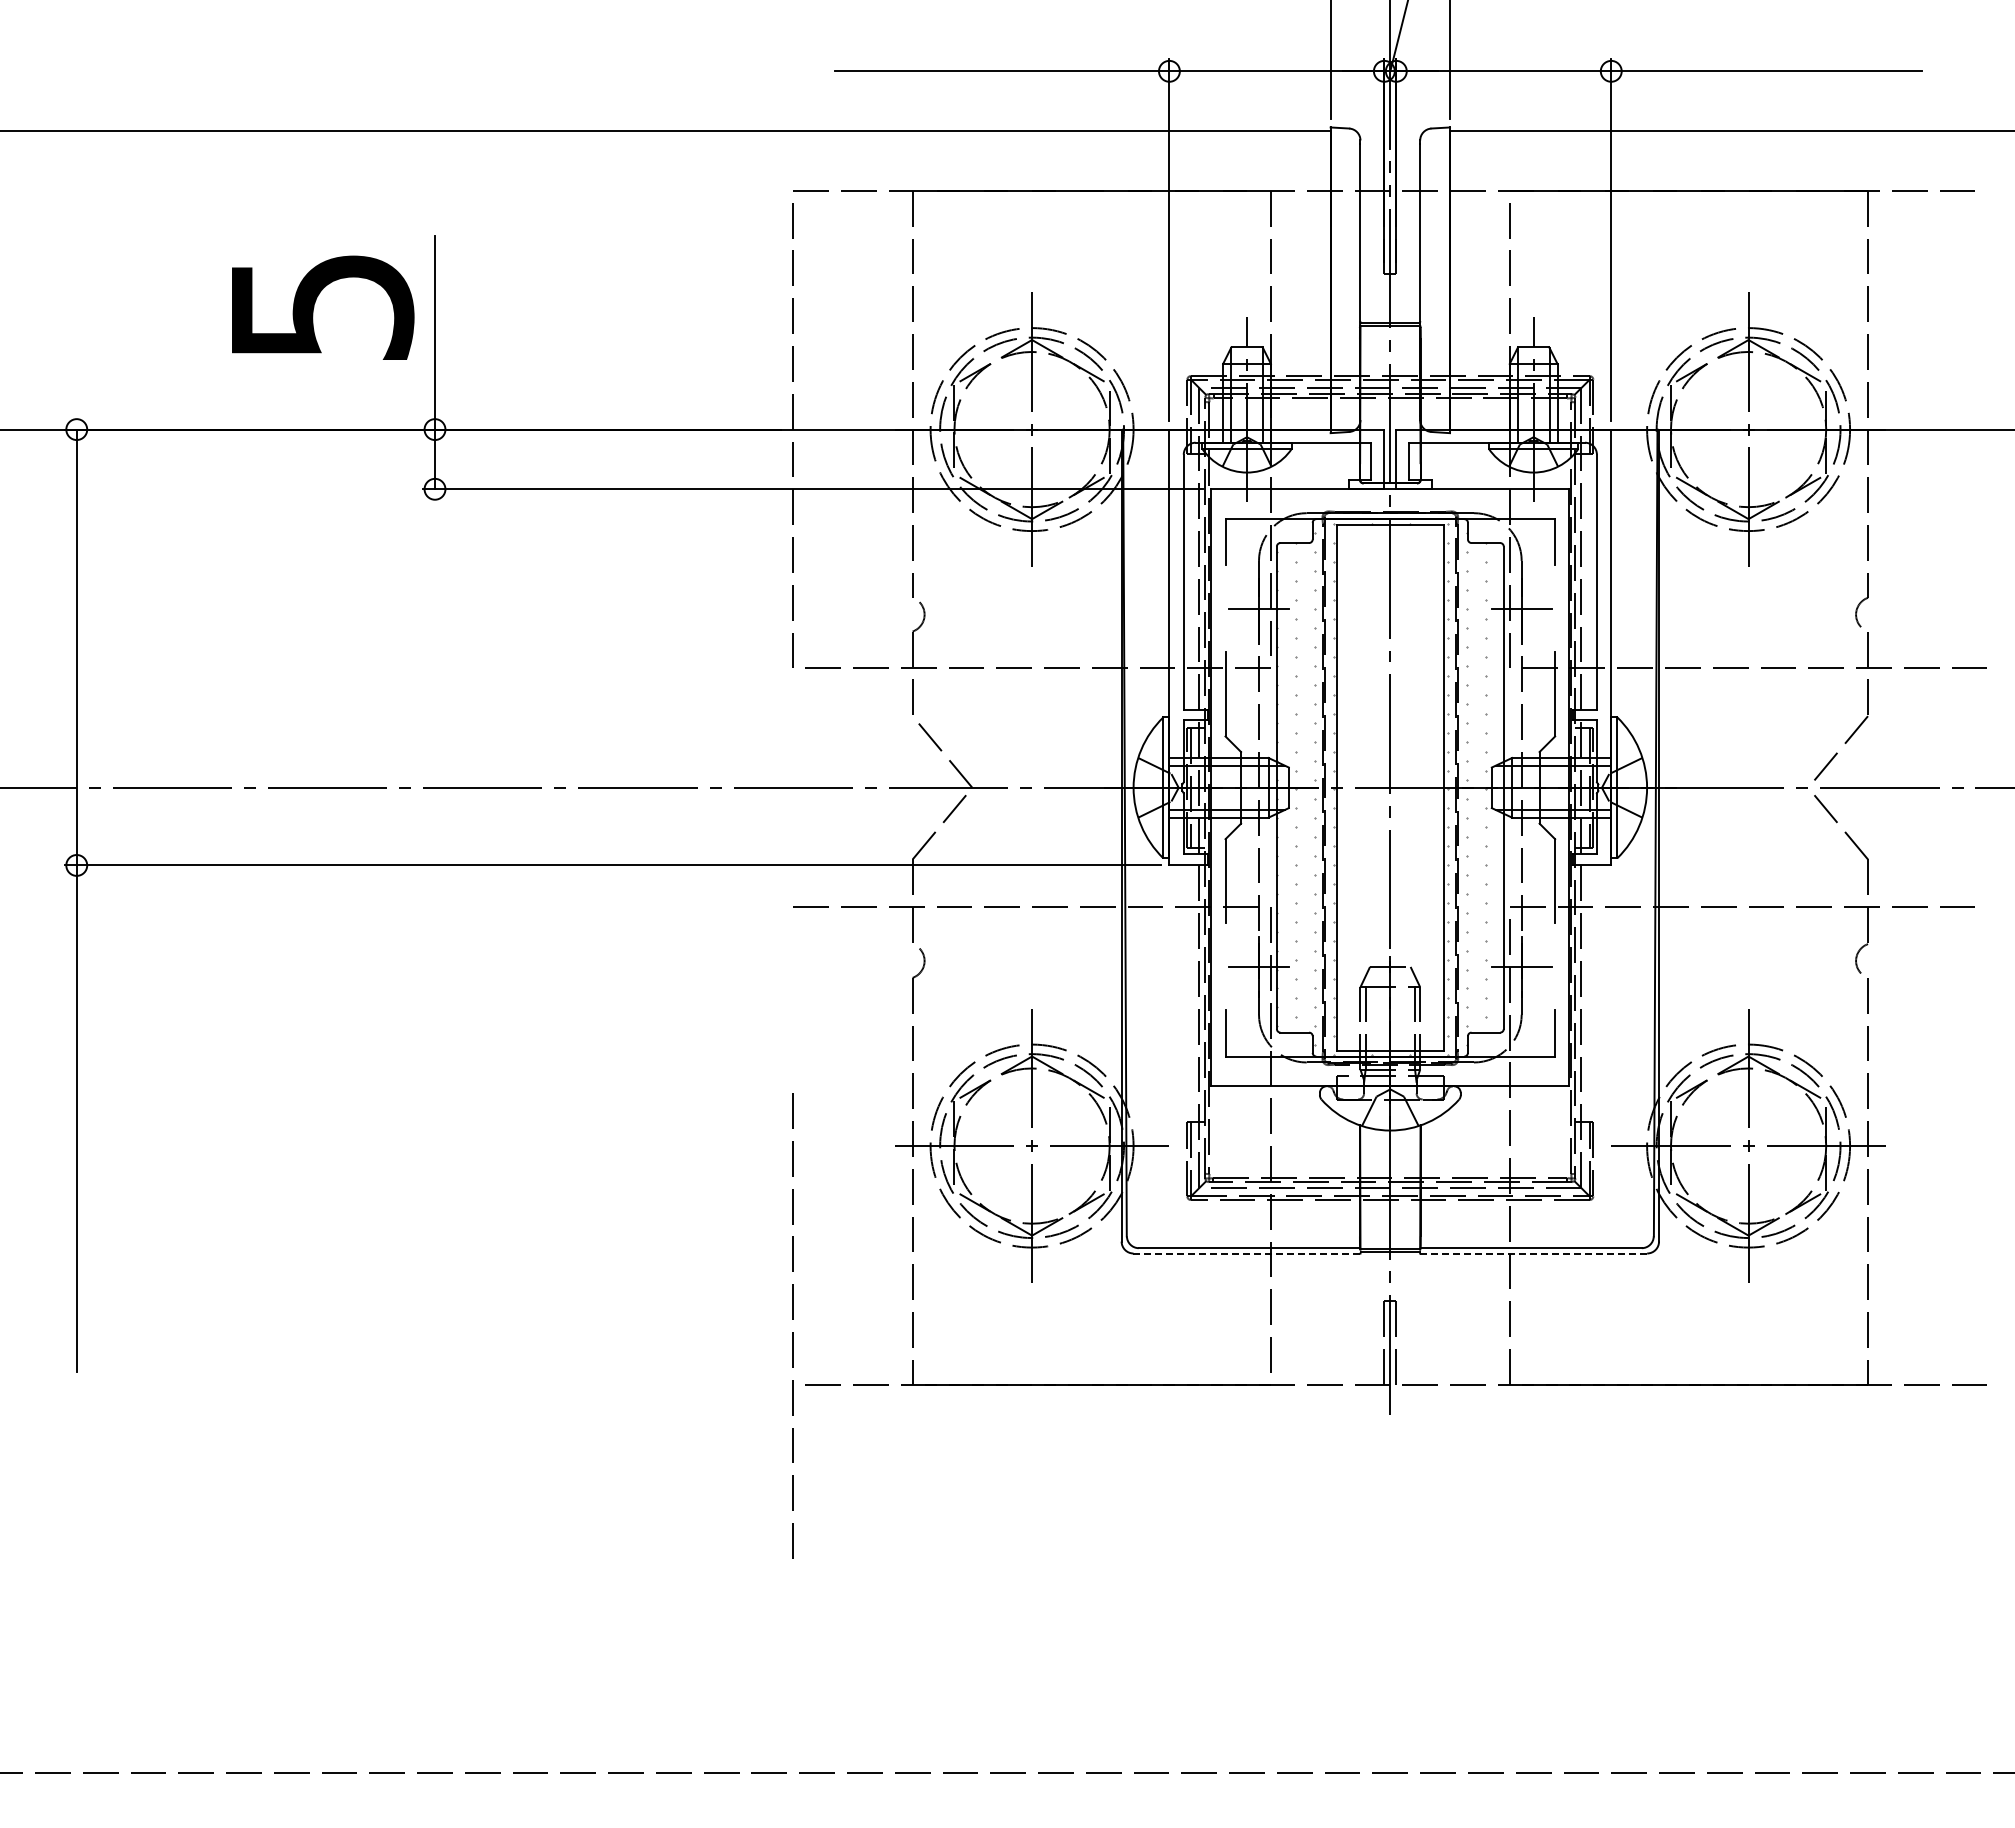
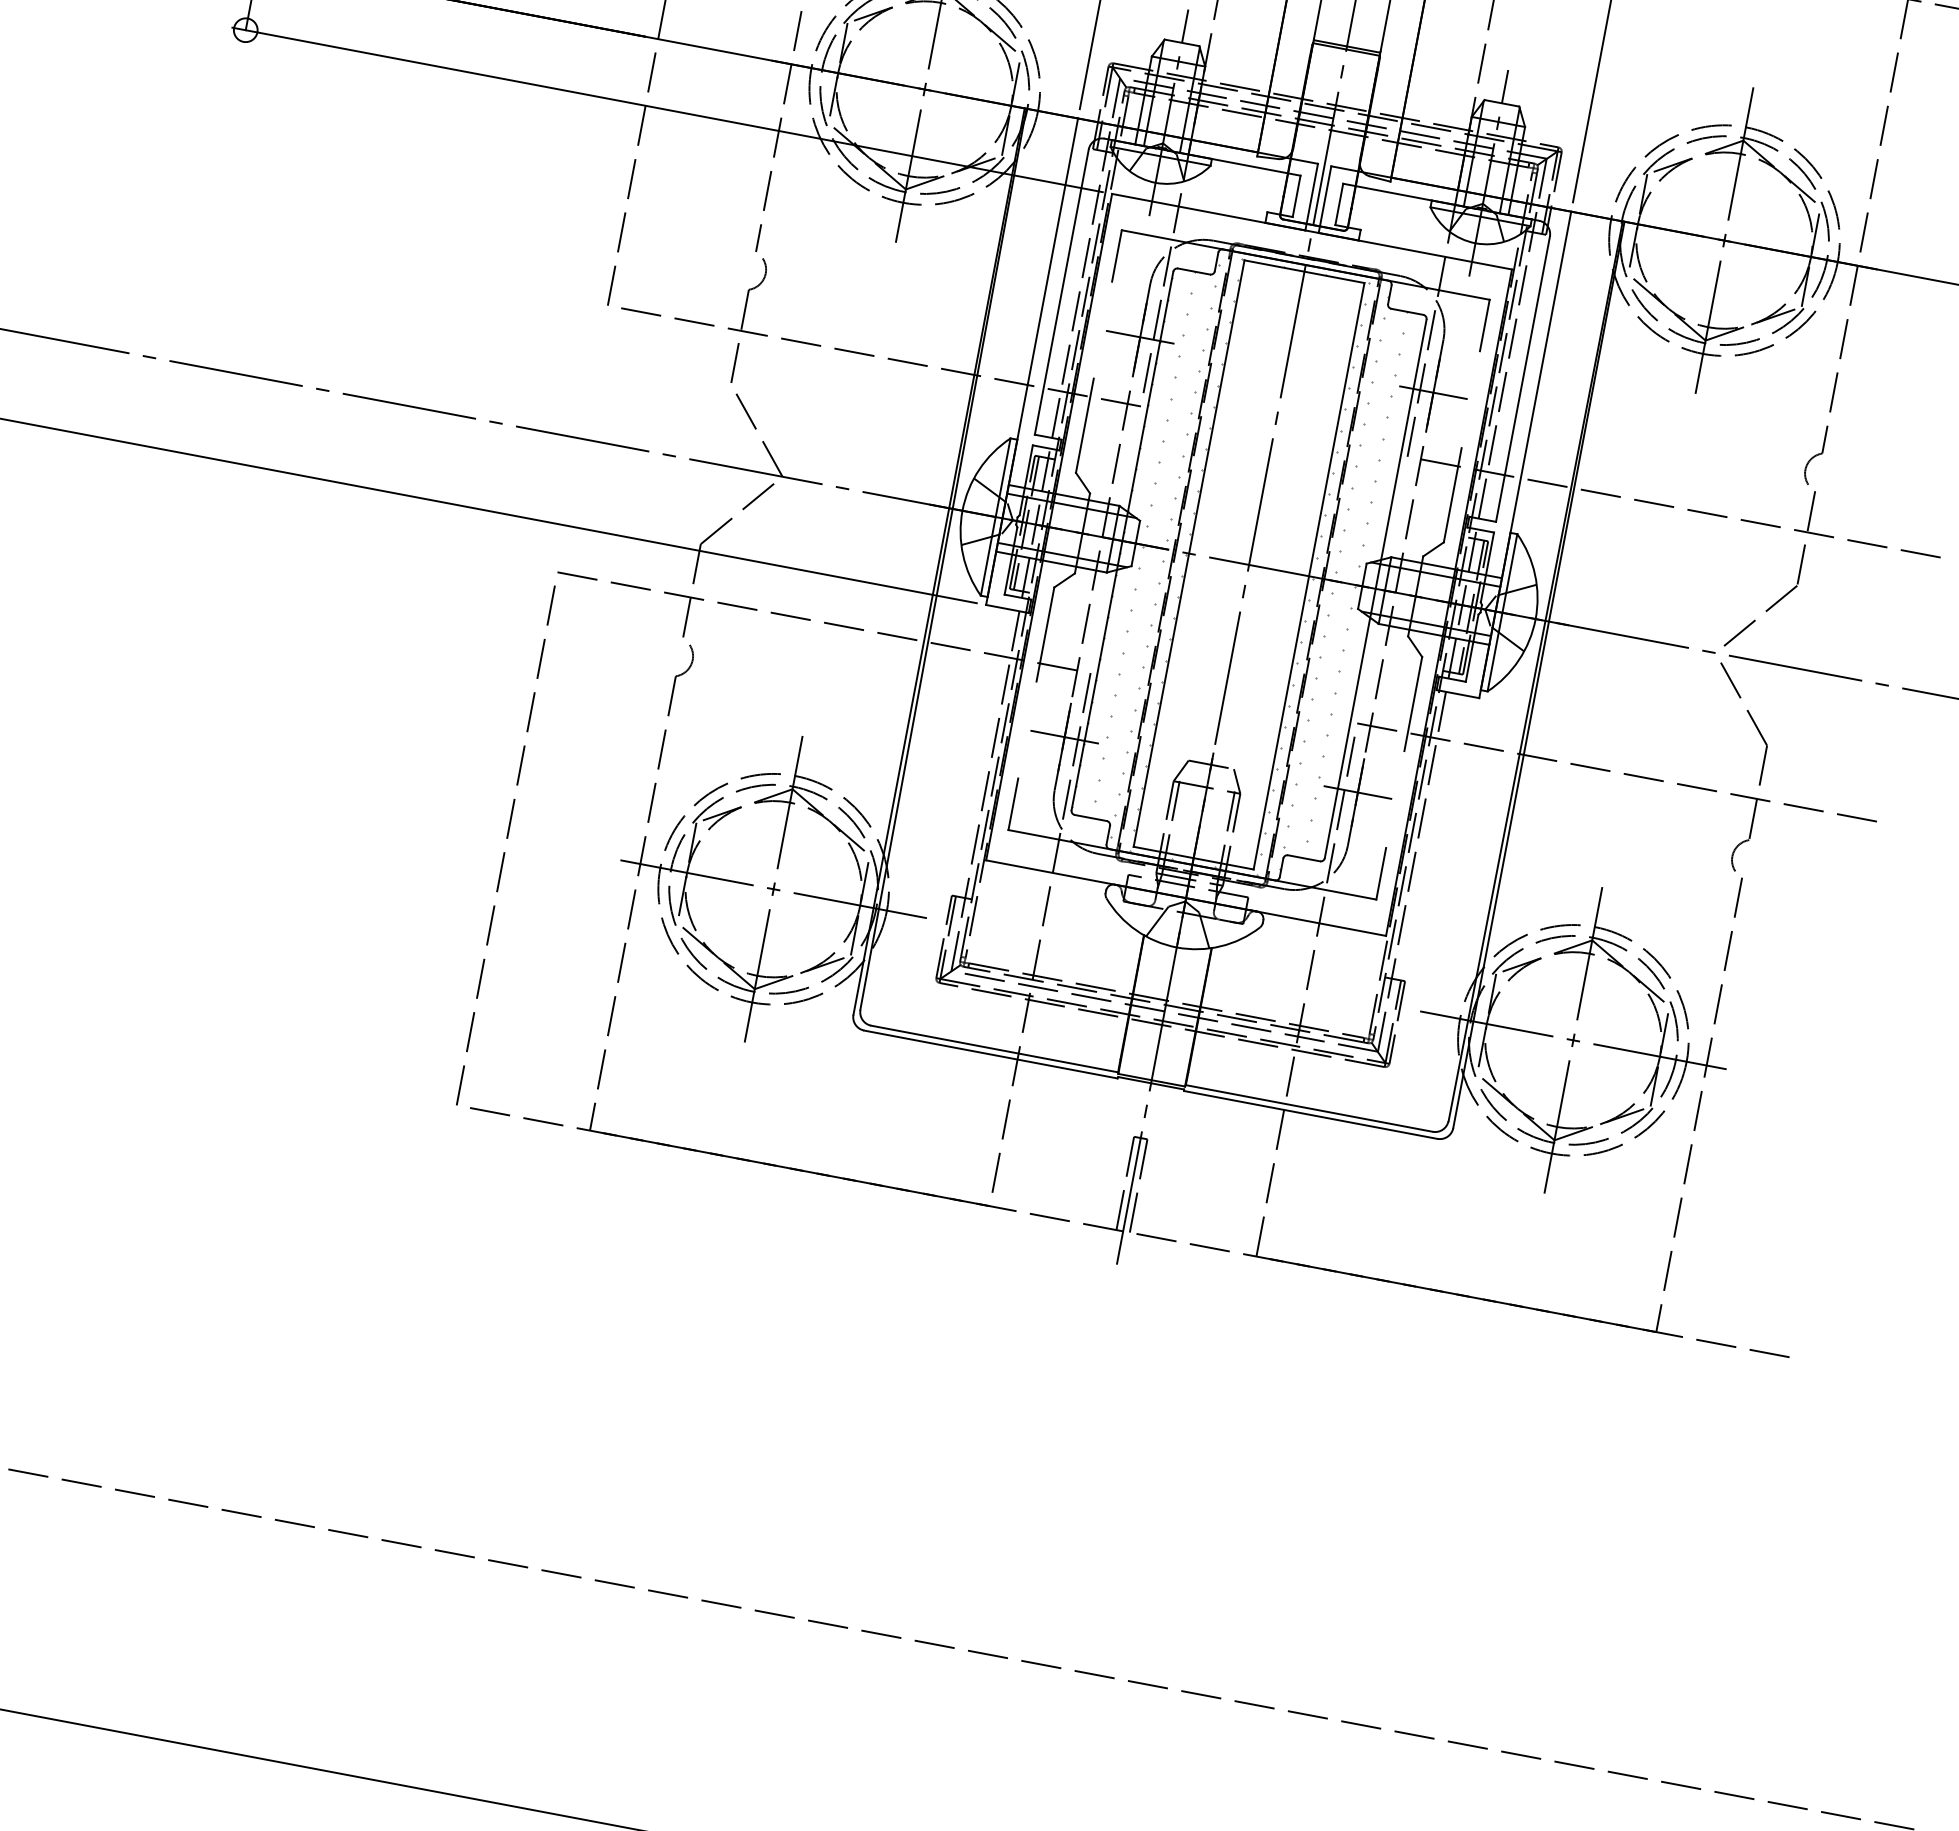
line: (1246, 1253) -> (990, 1054), dashed -> solid
line: (1533, 1253) -> (1310, 1114), dashed -> solid
line: (792, 1319) -> (506, 838), moved

